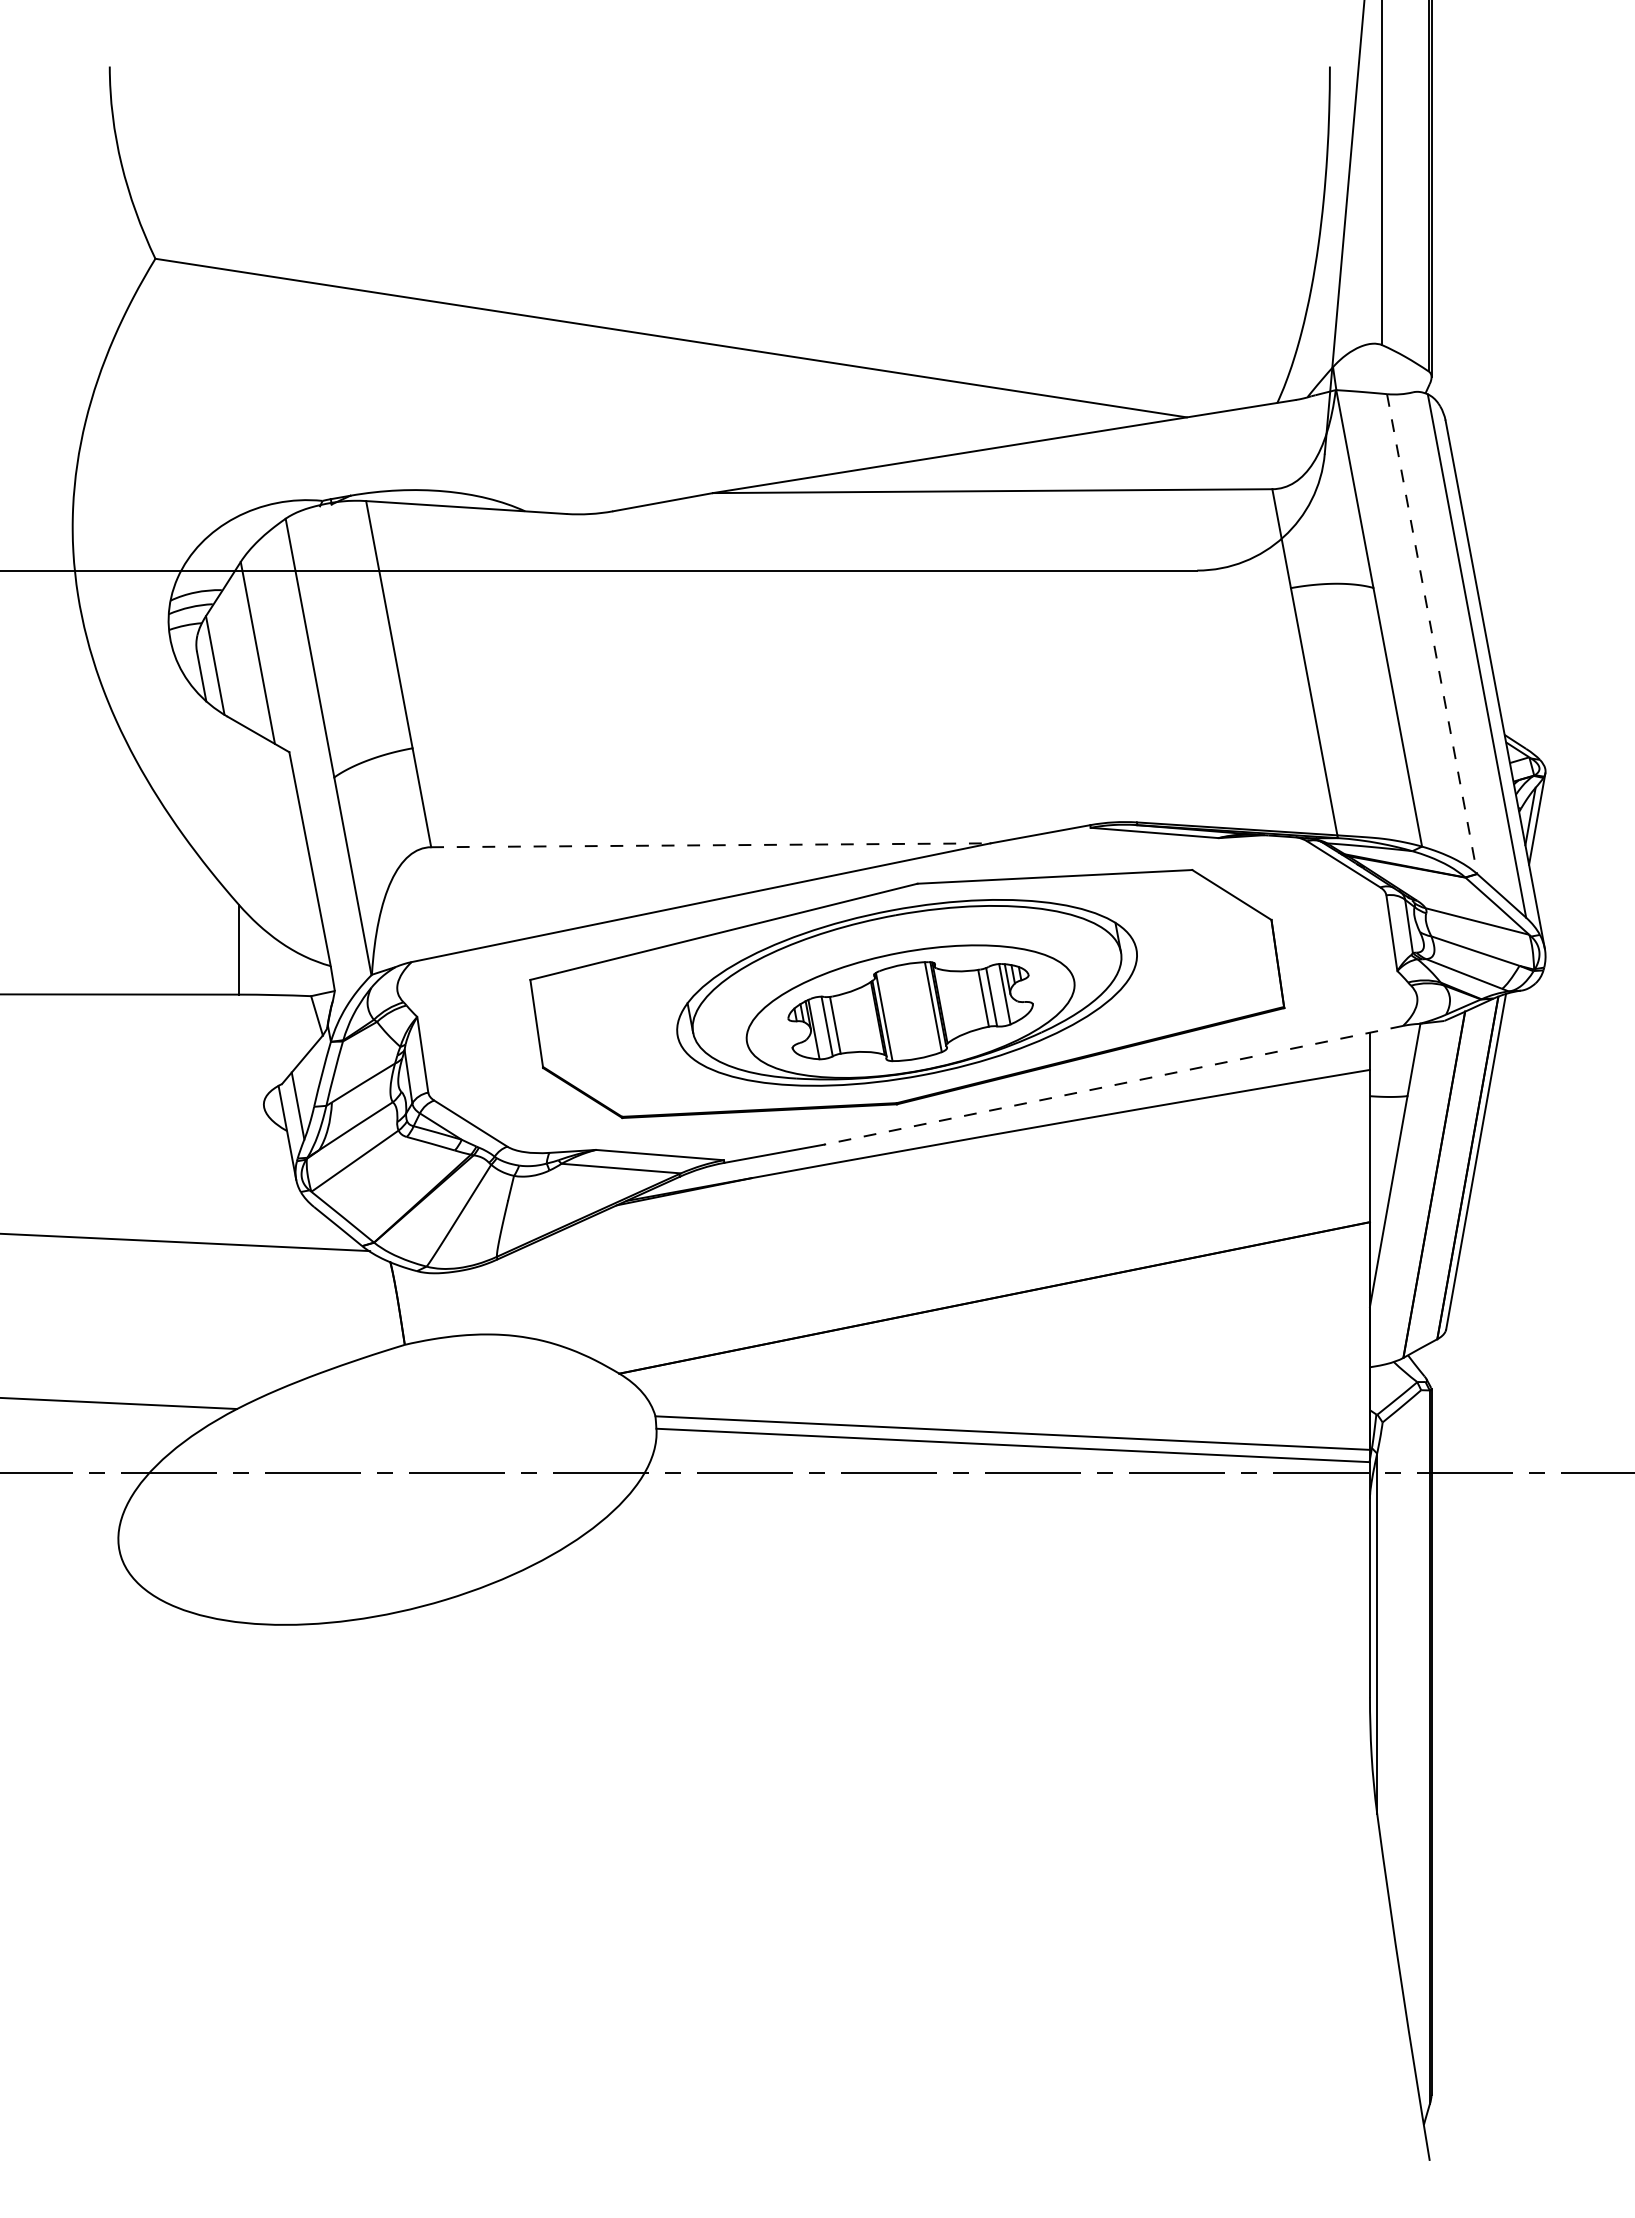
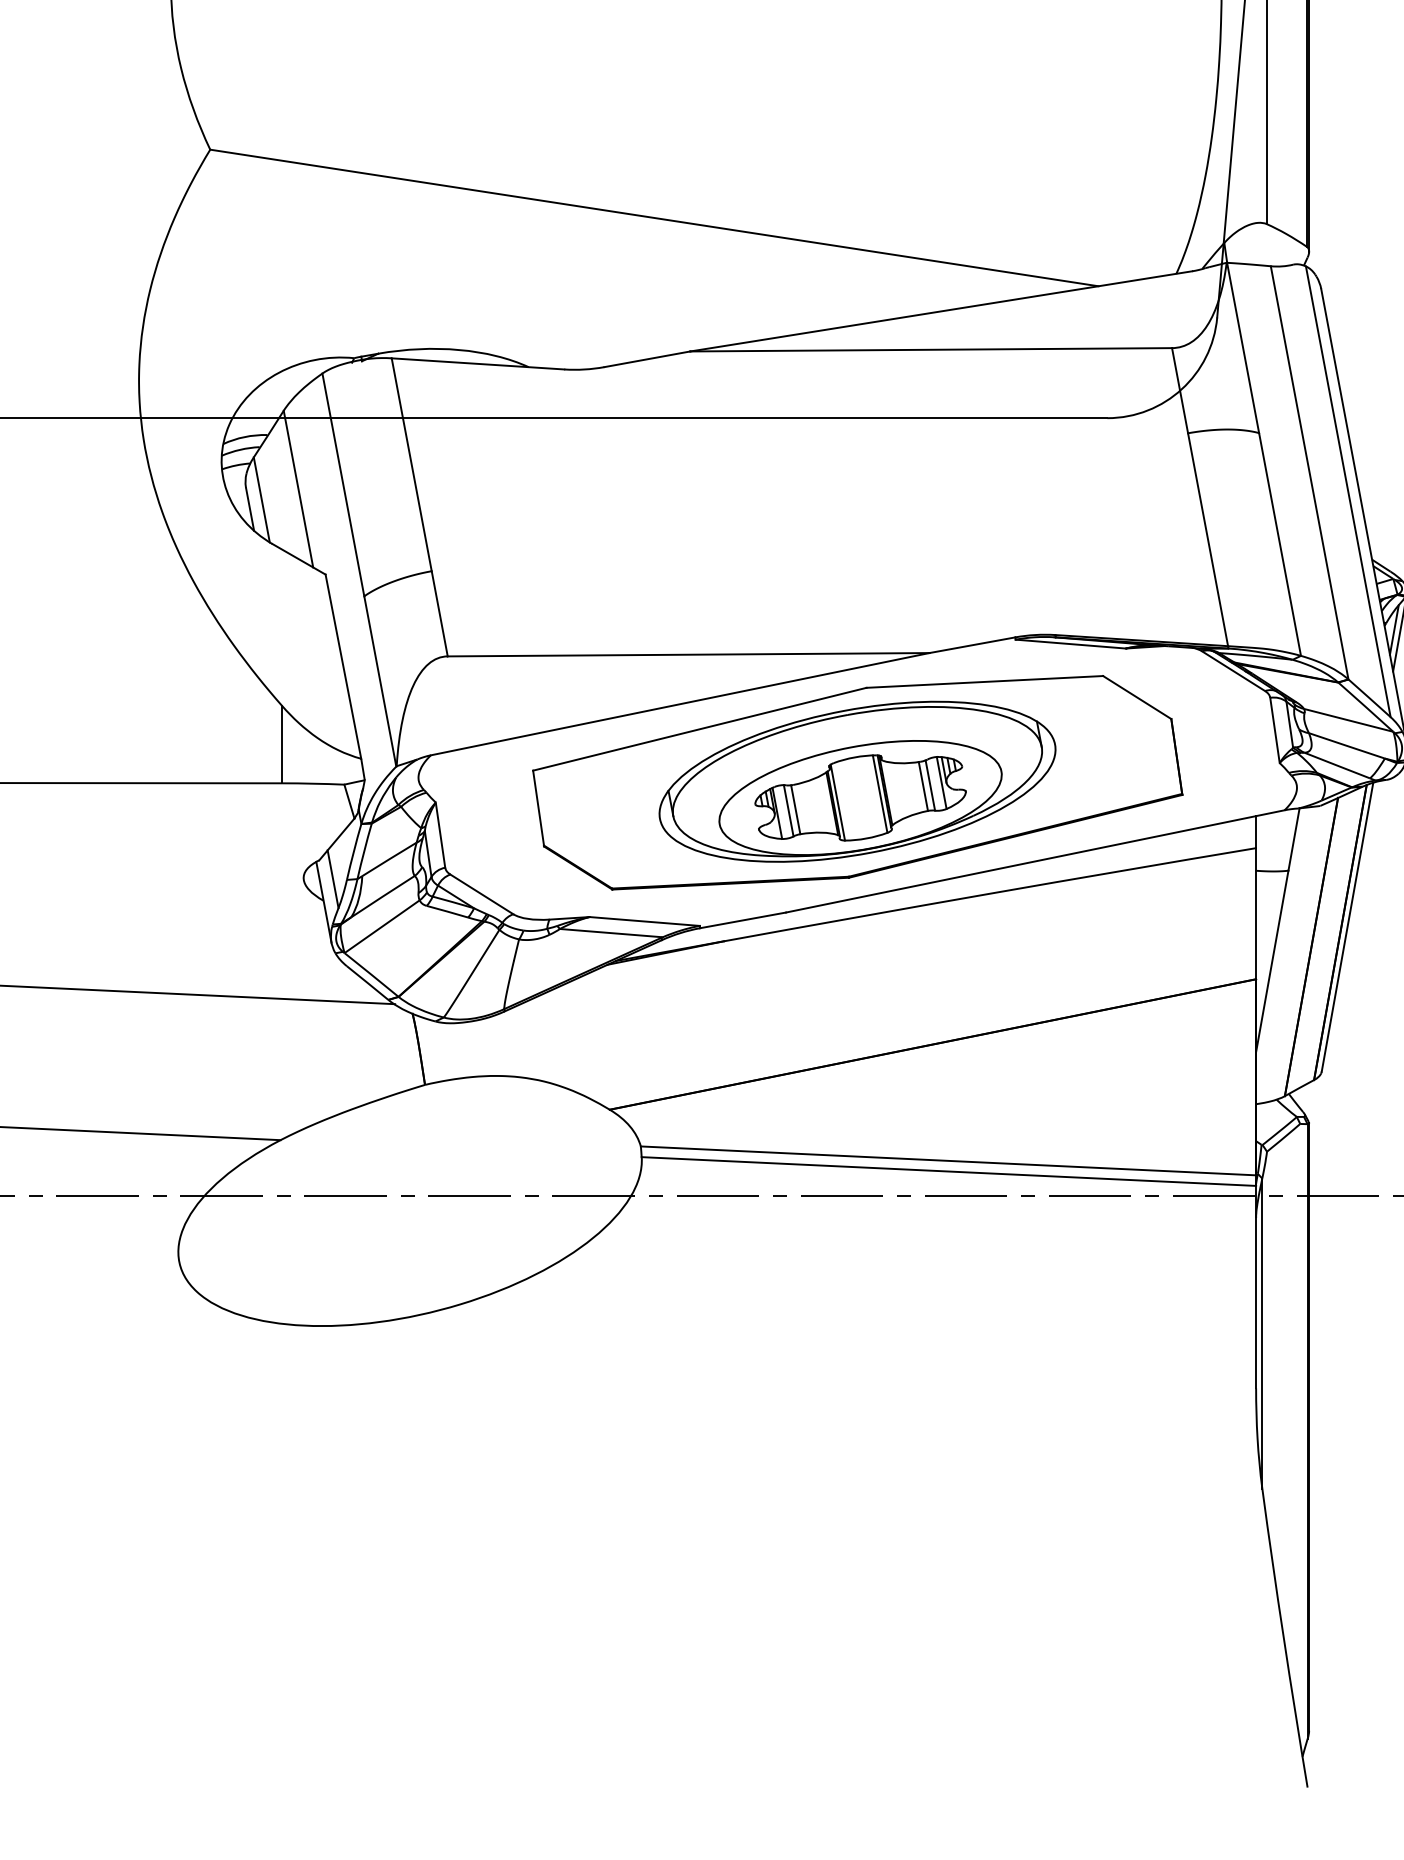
line: (1432, 634) -> (1309, 473), dashed -> solid
line: (710, 845) -> (688, 654), dashed -> solid
line: (1113, 1085) -> (1035, 861), dashed -> solid

